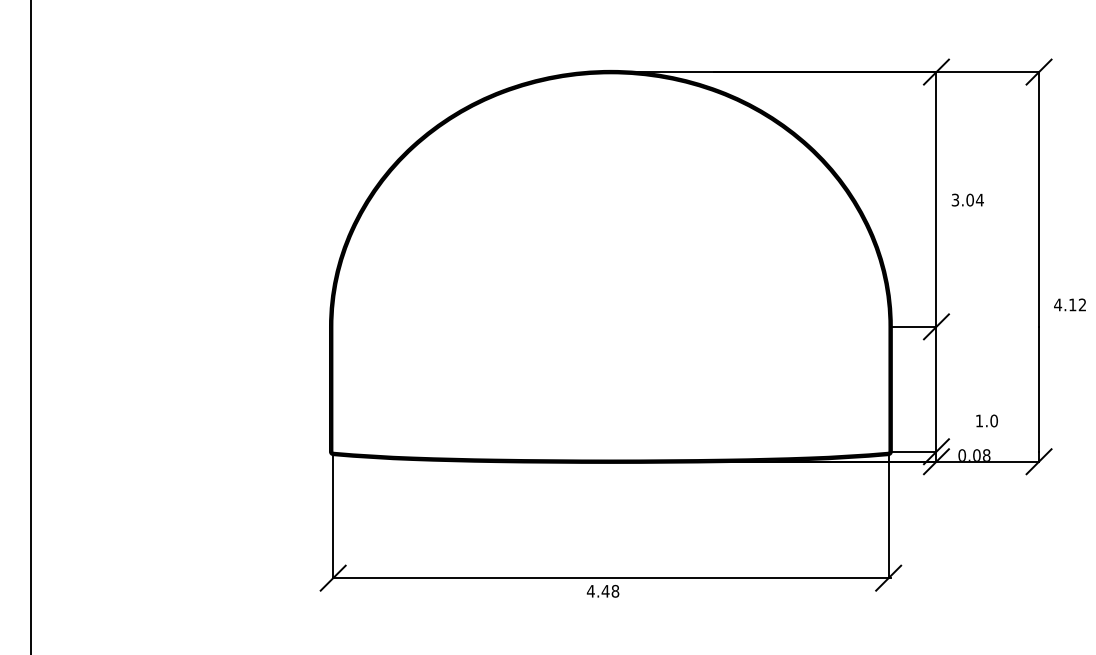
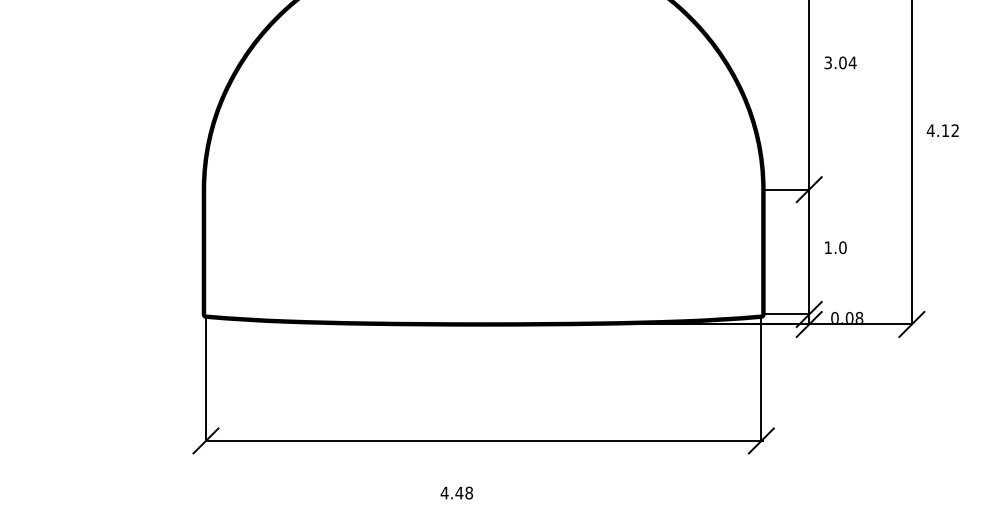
text: (1069, 304) -> (942, 130), moved
text: (986, 420) -> (835, 247), moved
text: (602, 591) -> (456, 493), moved

